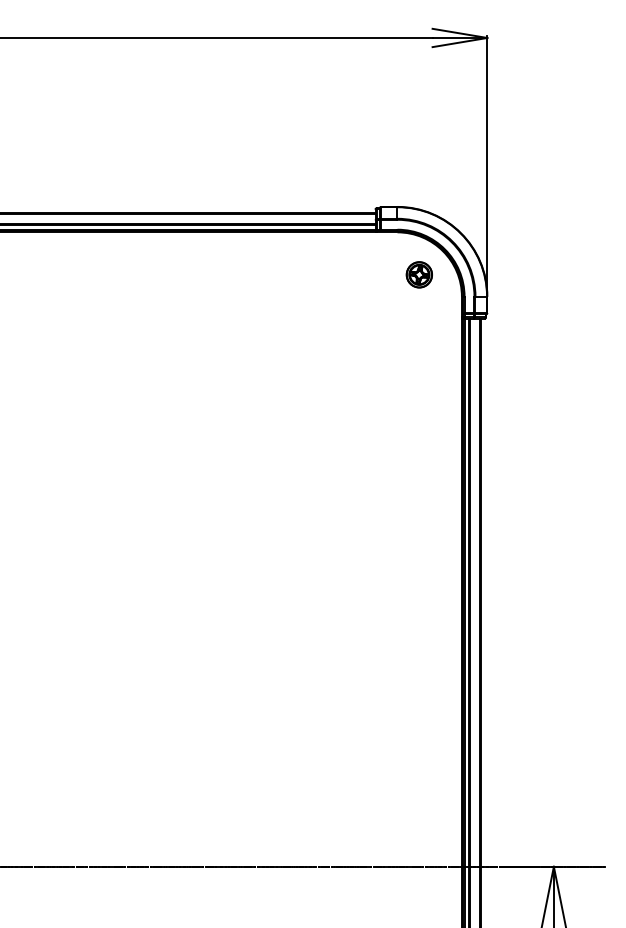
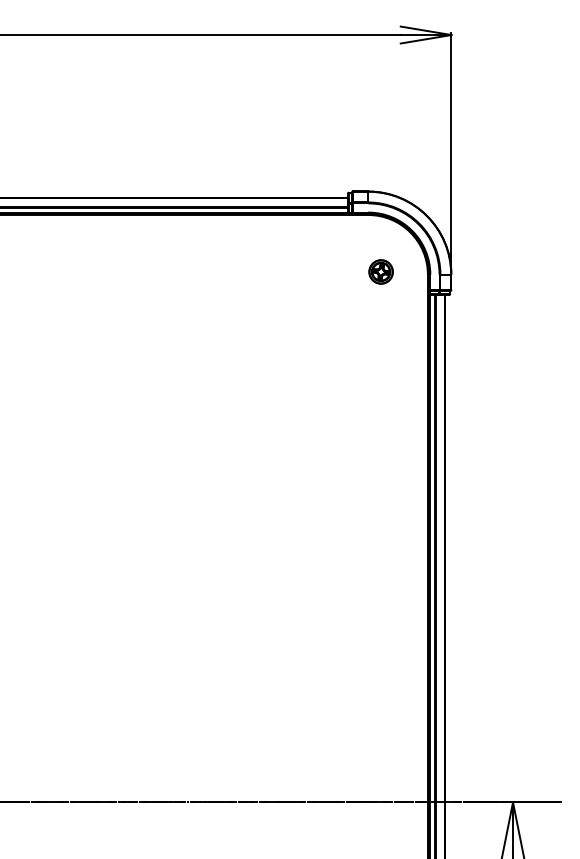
part: (418, 274) -> (380, 271), moved

